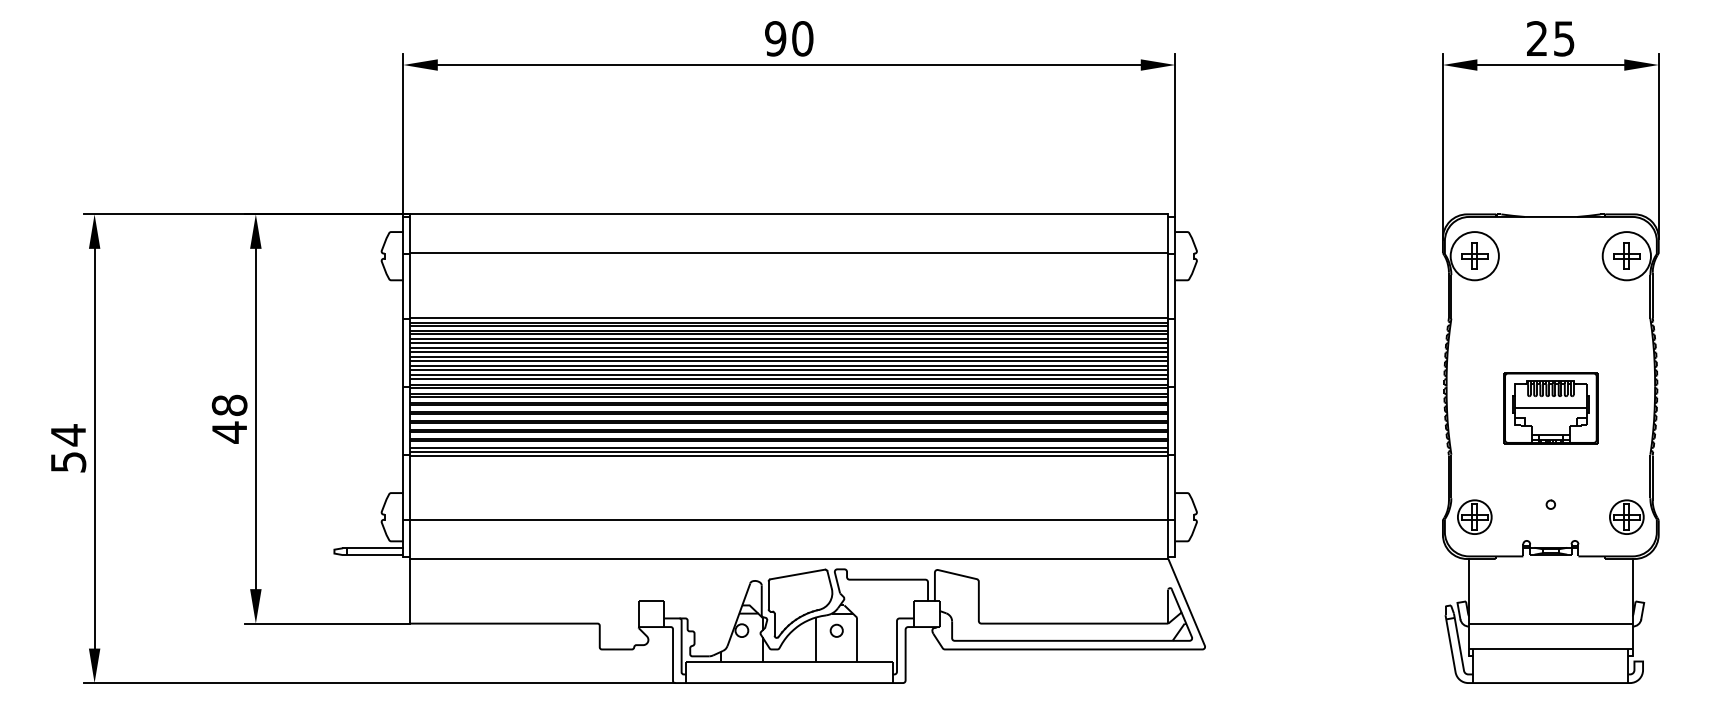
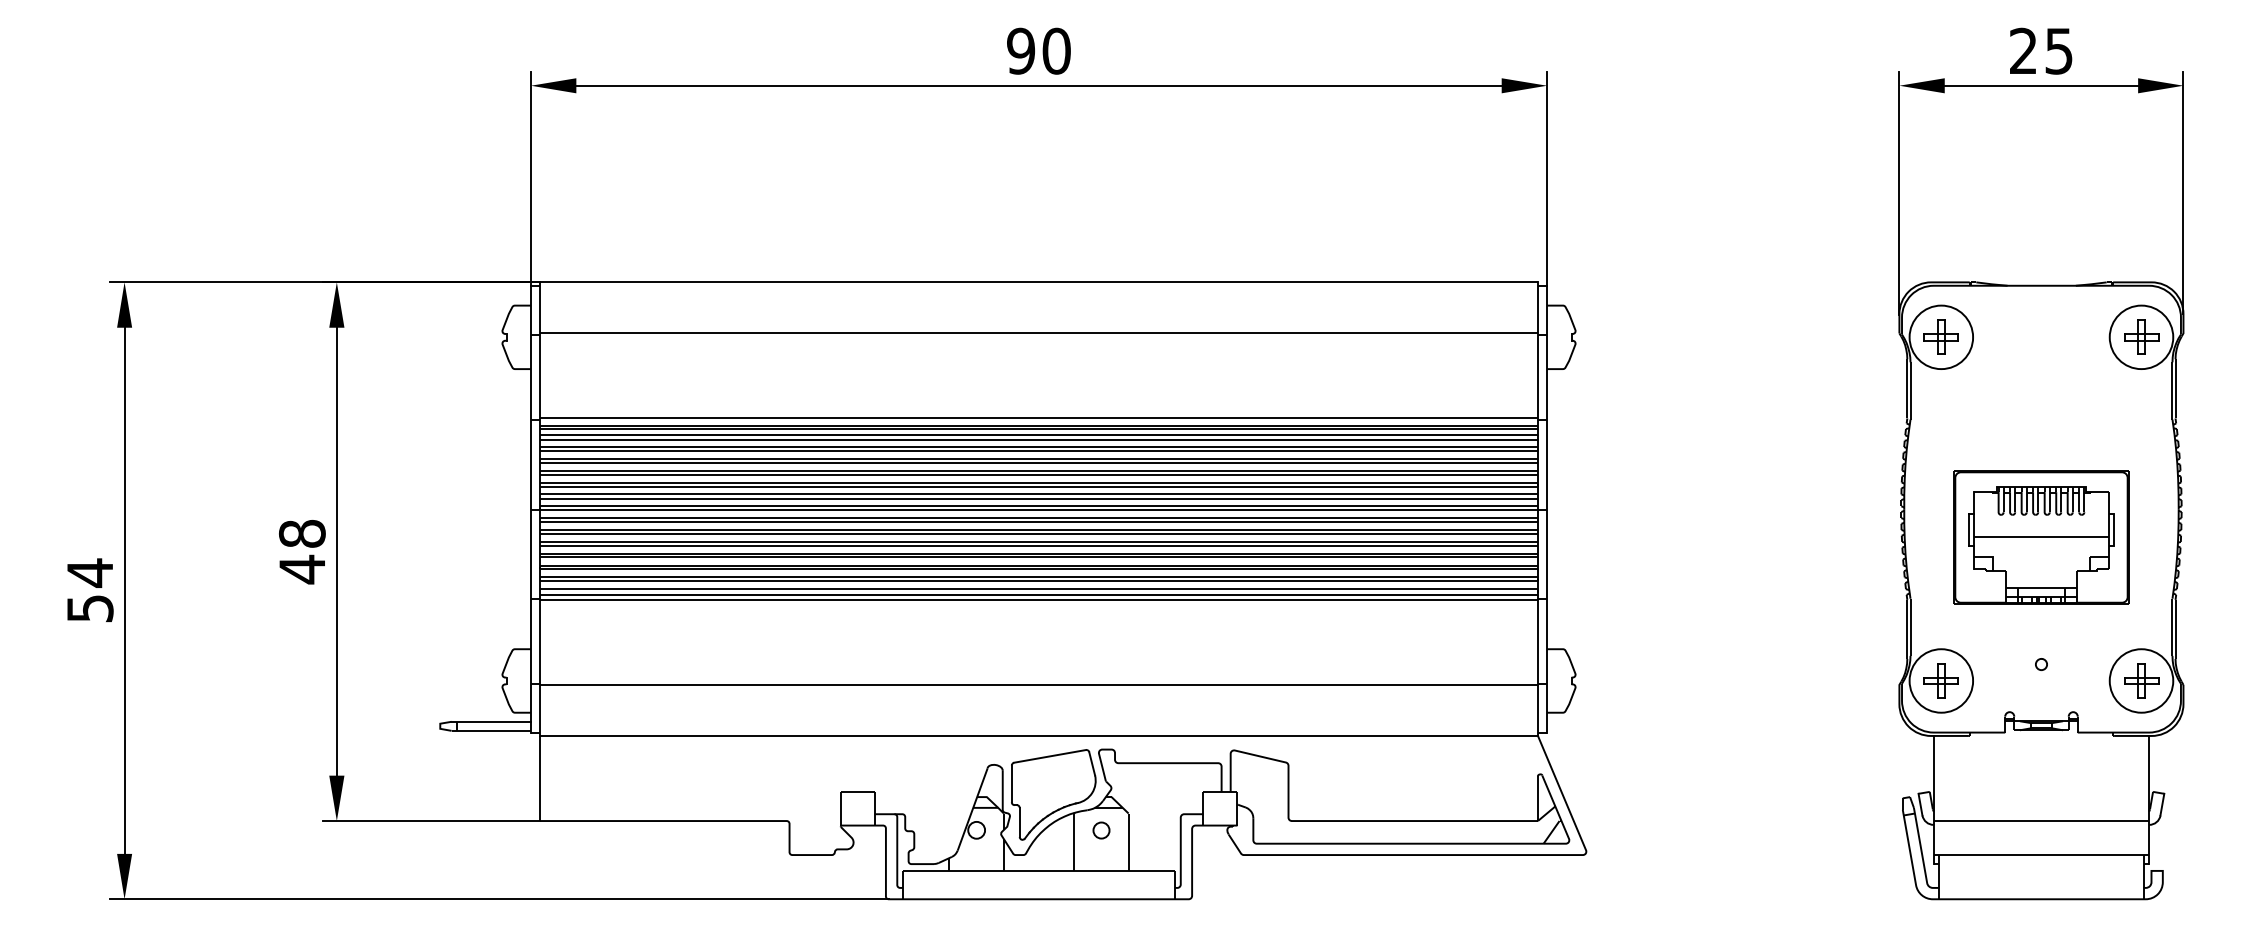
part: (1550, 408) -> (2041, 537), size x1.43
circle: (1474, 516) -> (1941, 680), size x1.43
circle: (1626, 516) -> (2141, 680), size x1.43

